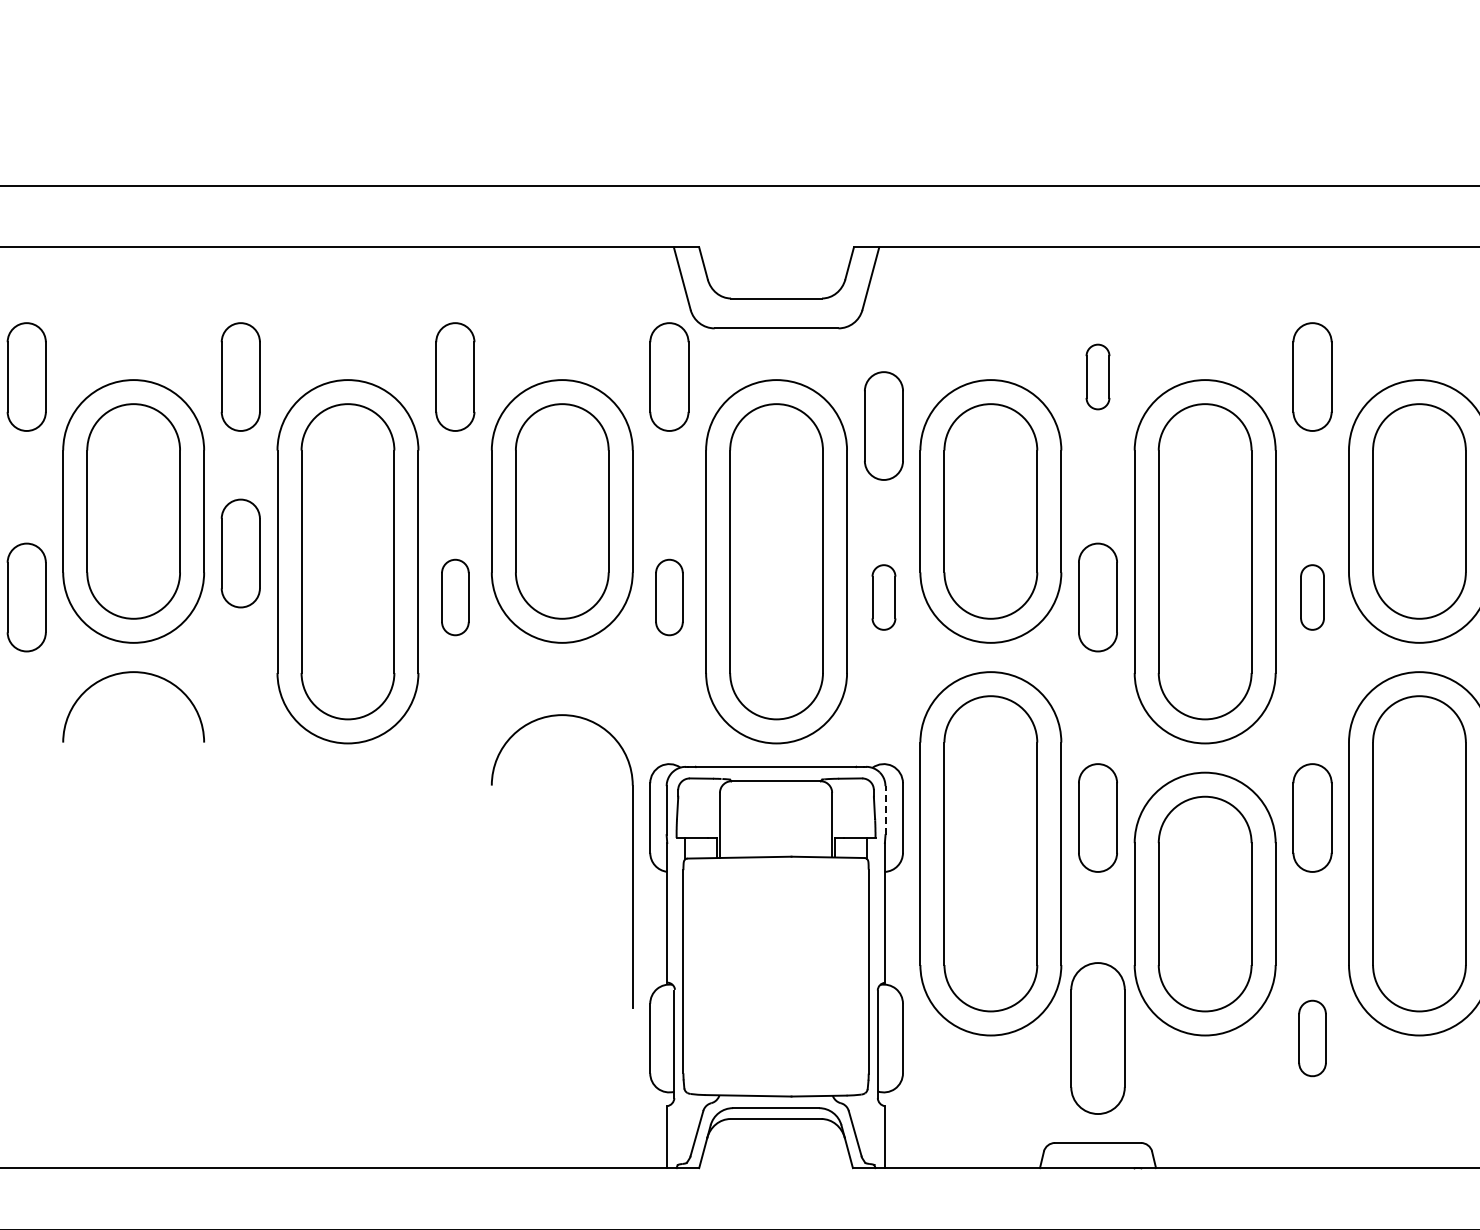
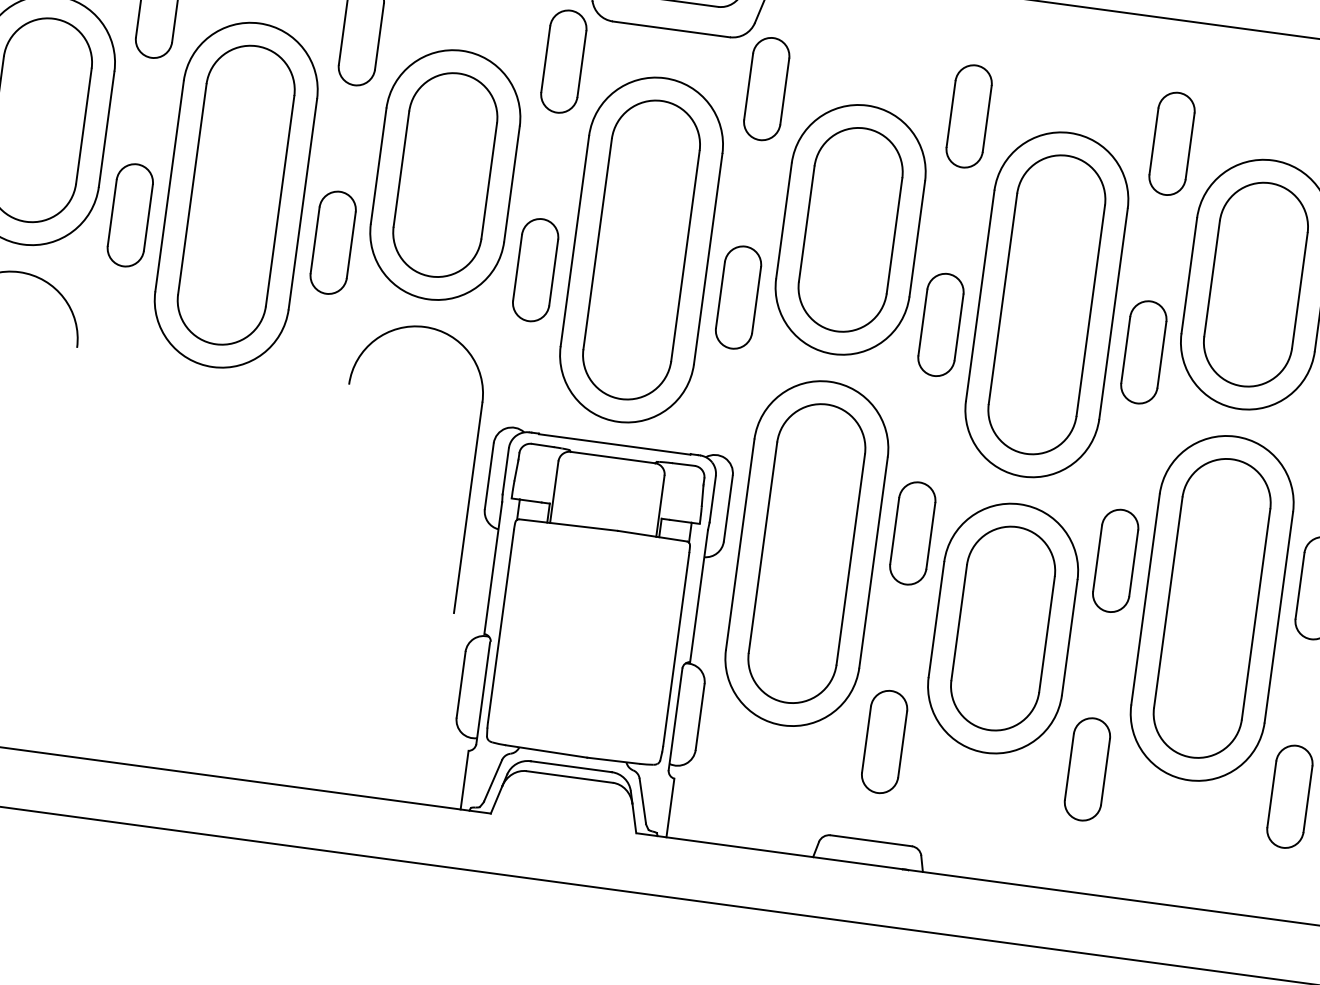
part: (1097, 376) -> (968, 115), size x1.67
part: (883, 425) -> (766, 88), moved
part: (240, 553) -> (130, 215), moved
part: (455, 597) -> (333, 242), size x1.43
part: (669, 597) -> (535, 270), size x1.43
part: (883, 597) -> (738, 297), size x1.67
part: (1312, 597) -> (1143, 352), size x1.67
line: (885, 810) -> (712, 499), dashed -> solid
part: (632, 861) -> (472, 474), moved
part: (1097, 1038) -> (884, 741), size x0.71
part: (1312, 1038) -> (1087, 769), size x1.43

